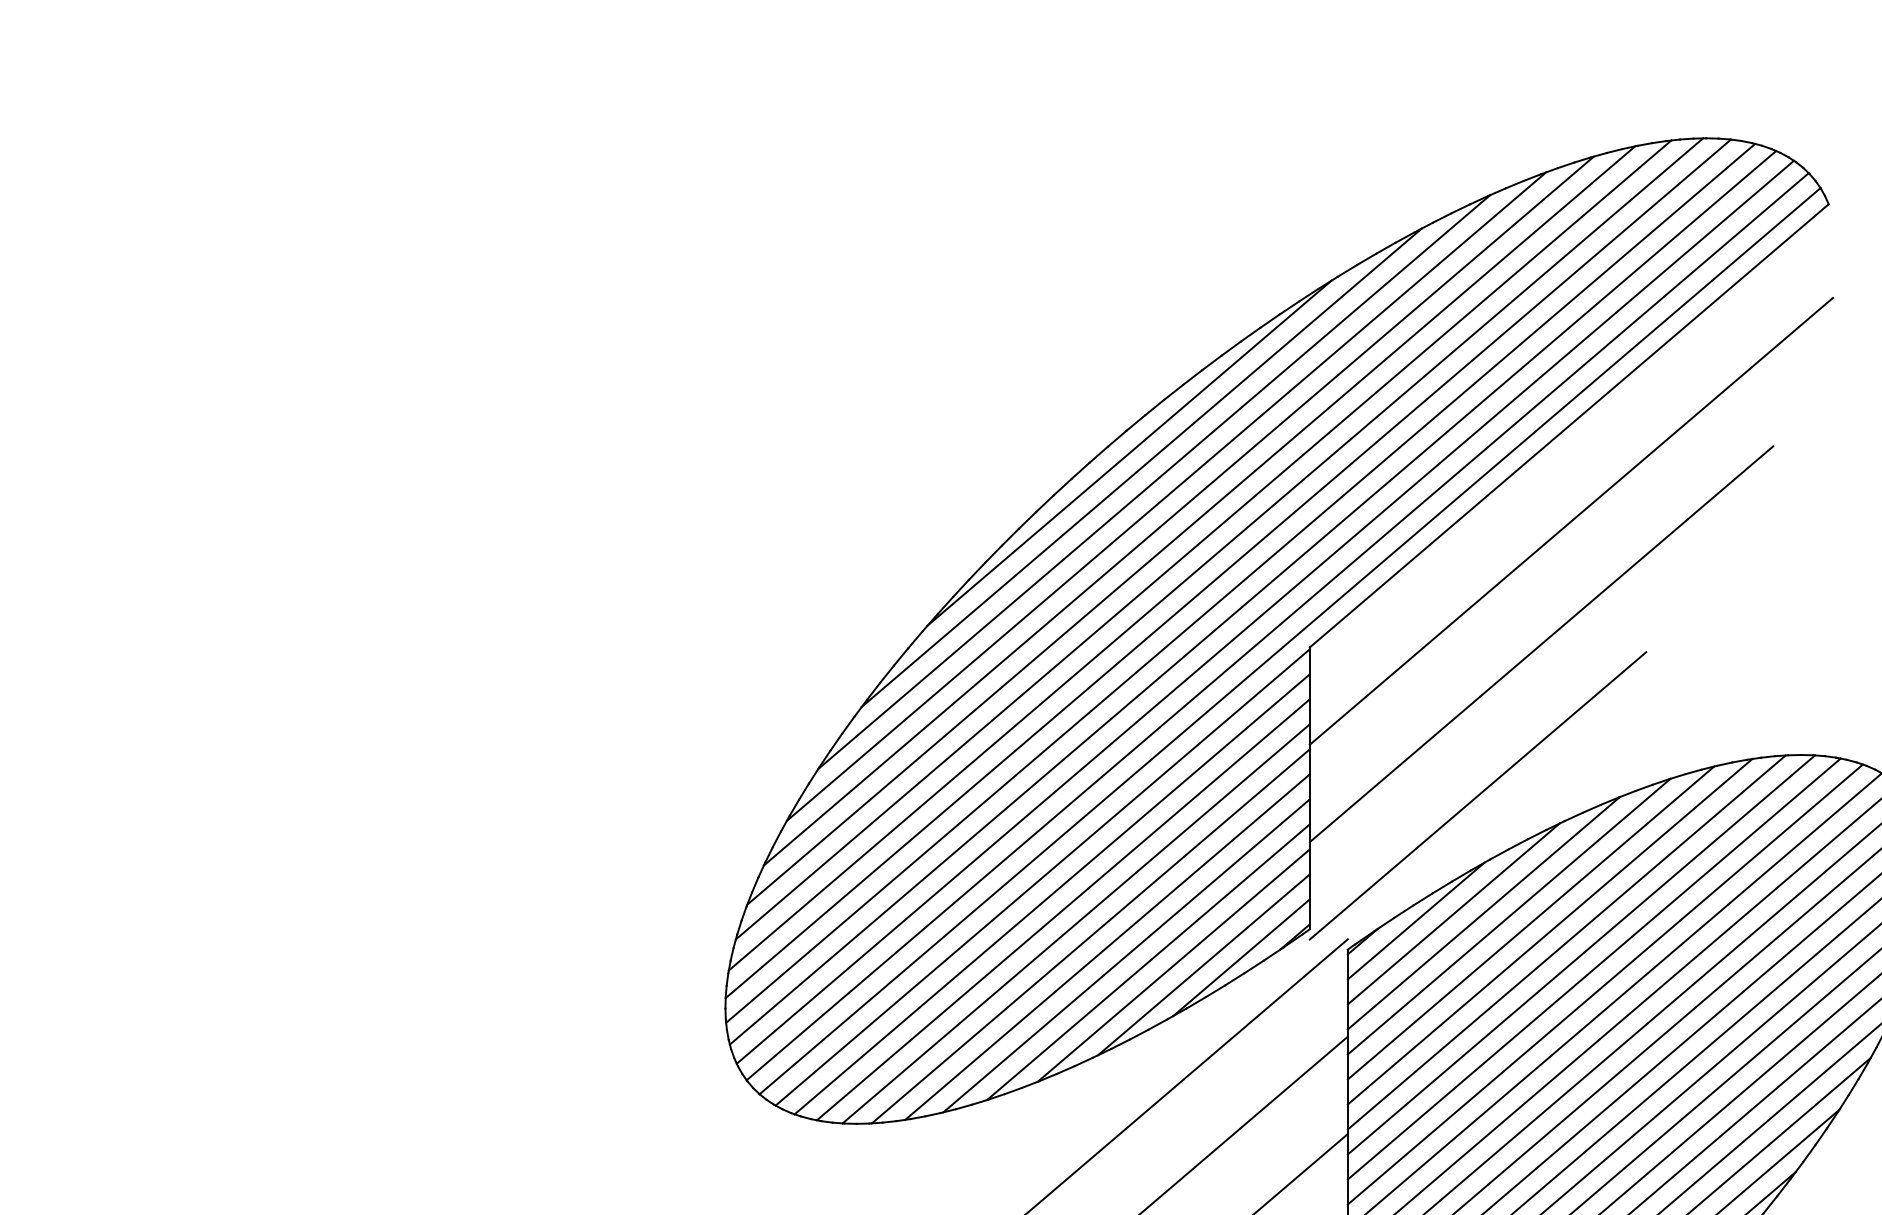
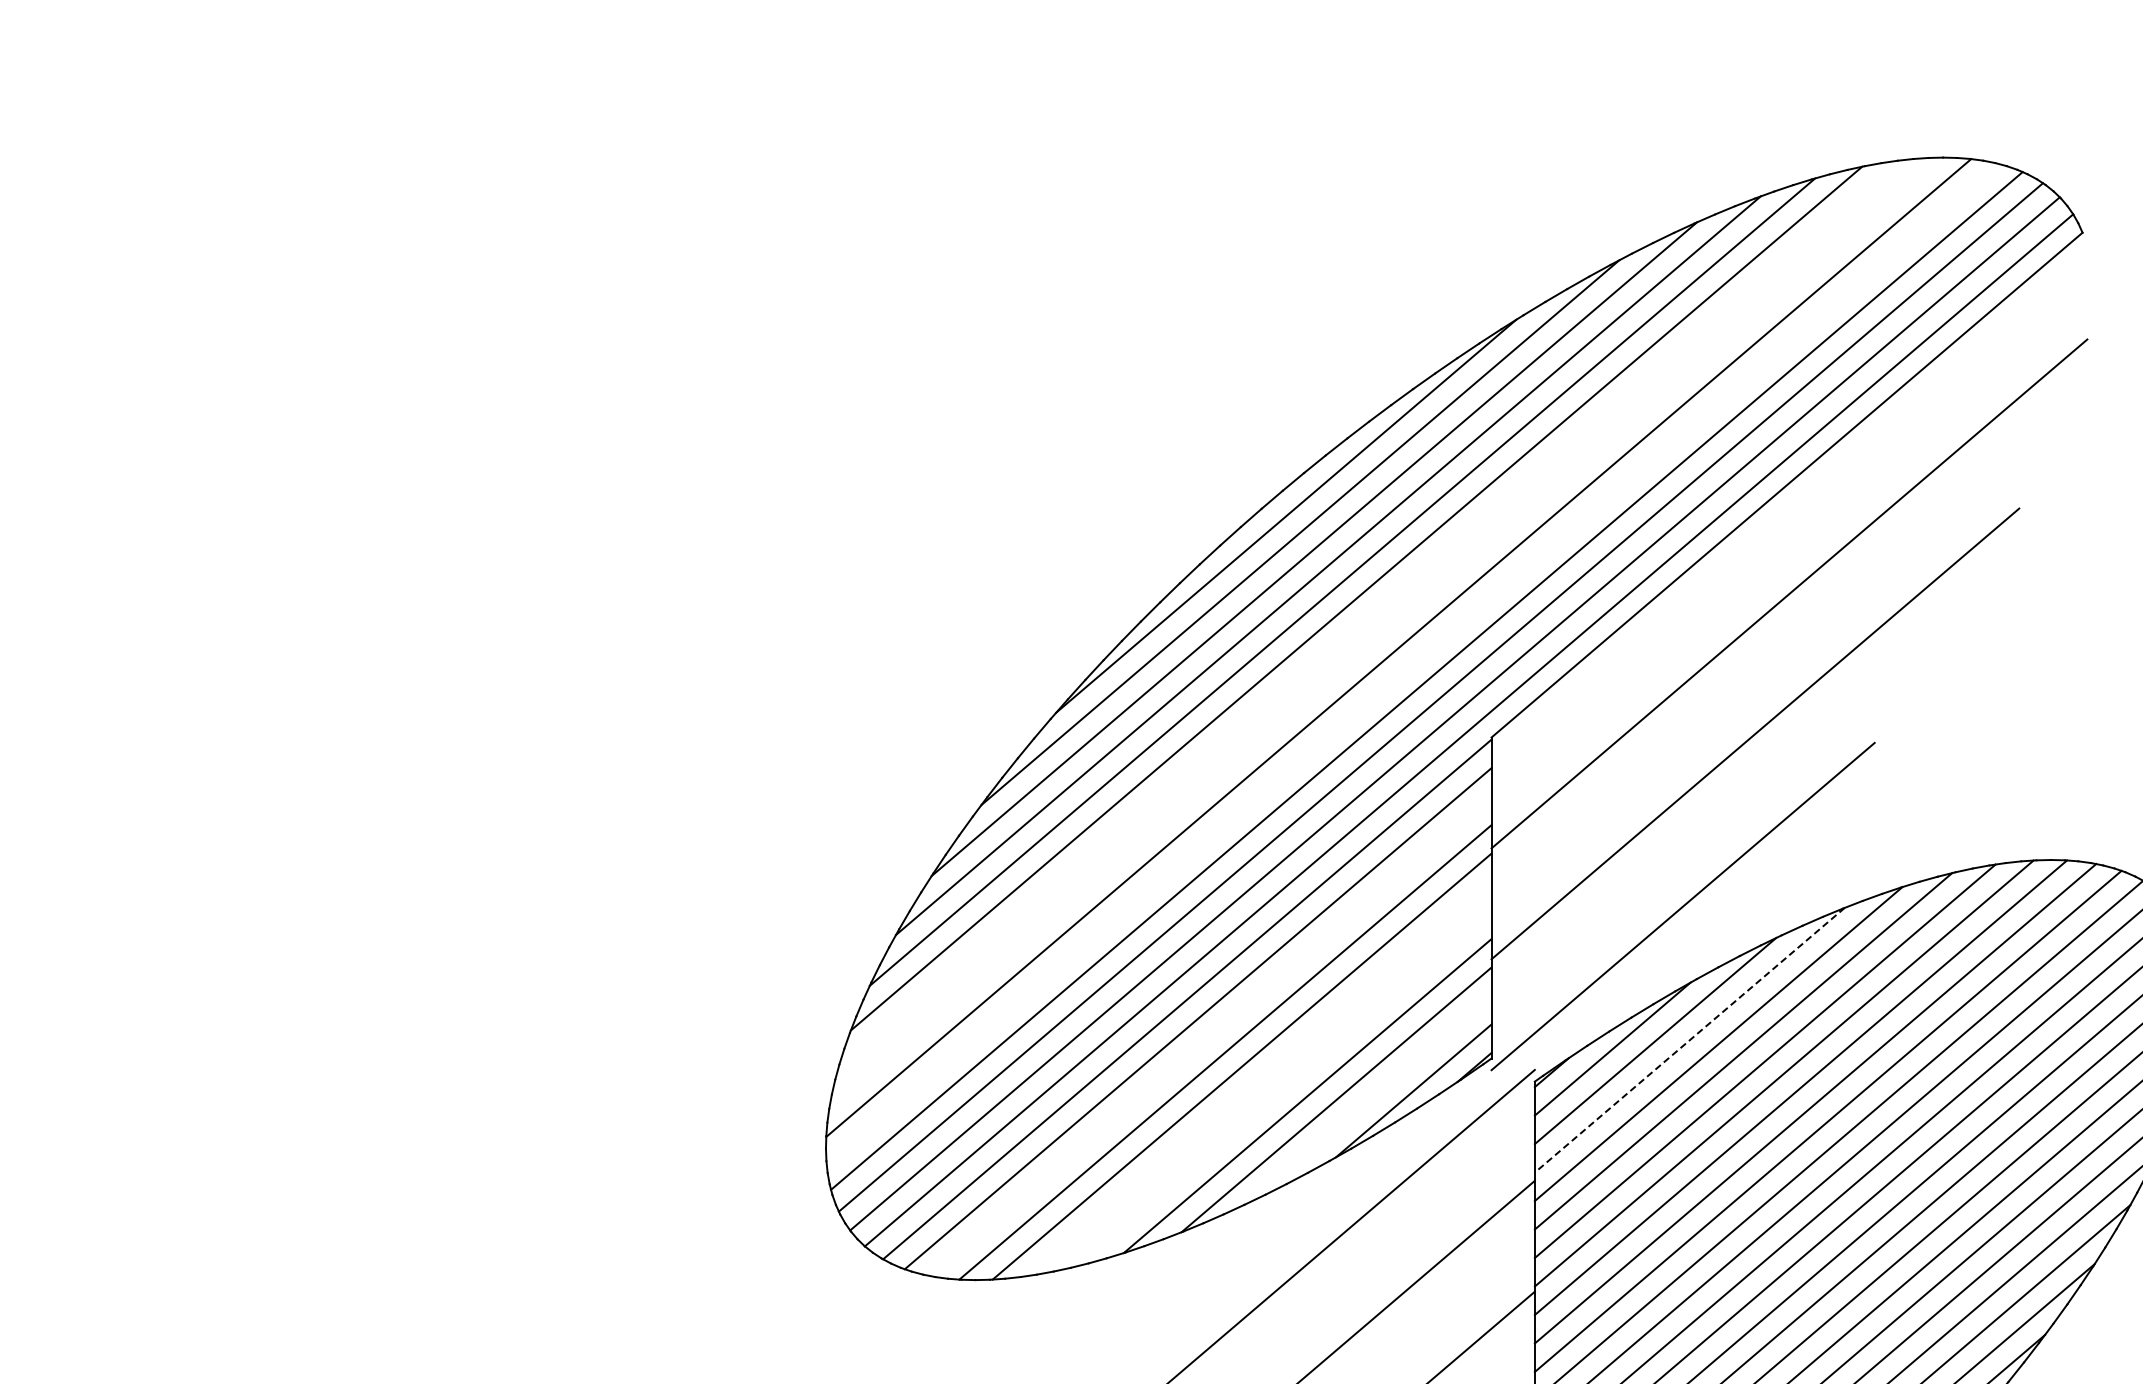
line: (1203, 540) -> (1370, 615), removed
line: (1215, 554) -> (1384, 631), removed
line: (1240, 583) -> (1412, 664), removed
line: (1063, 909) -> (1210, 1036), removed
line: (1483, 913) -> (1689, 1040), solid -> dashed
line: (1106, 946) -> (1260, 1078), removed
line: (1126, 955) -> (1282, 1088), removed
line: (1203, 965) -> (1370, 1099), removed

